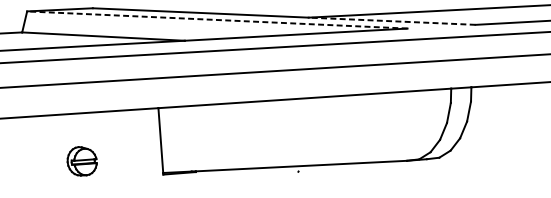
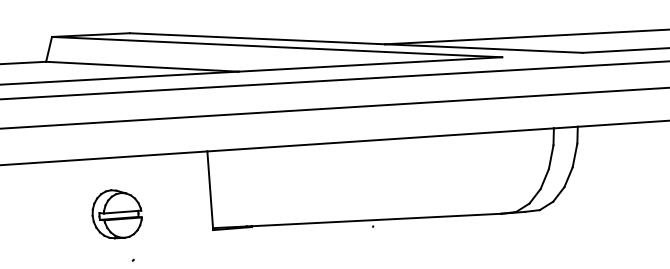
line: (216, 20) -> (276, 47), dashed -> solid
line: (391, 21) -> (483, 48), dashed -> solid
part: (81, 161) -> (116, 214), size x1.43

